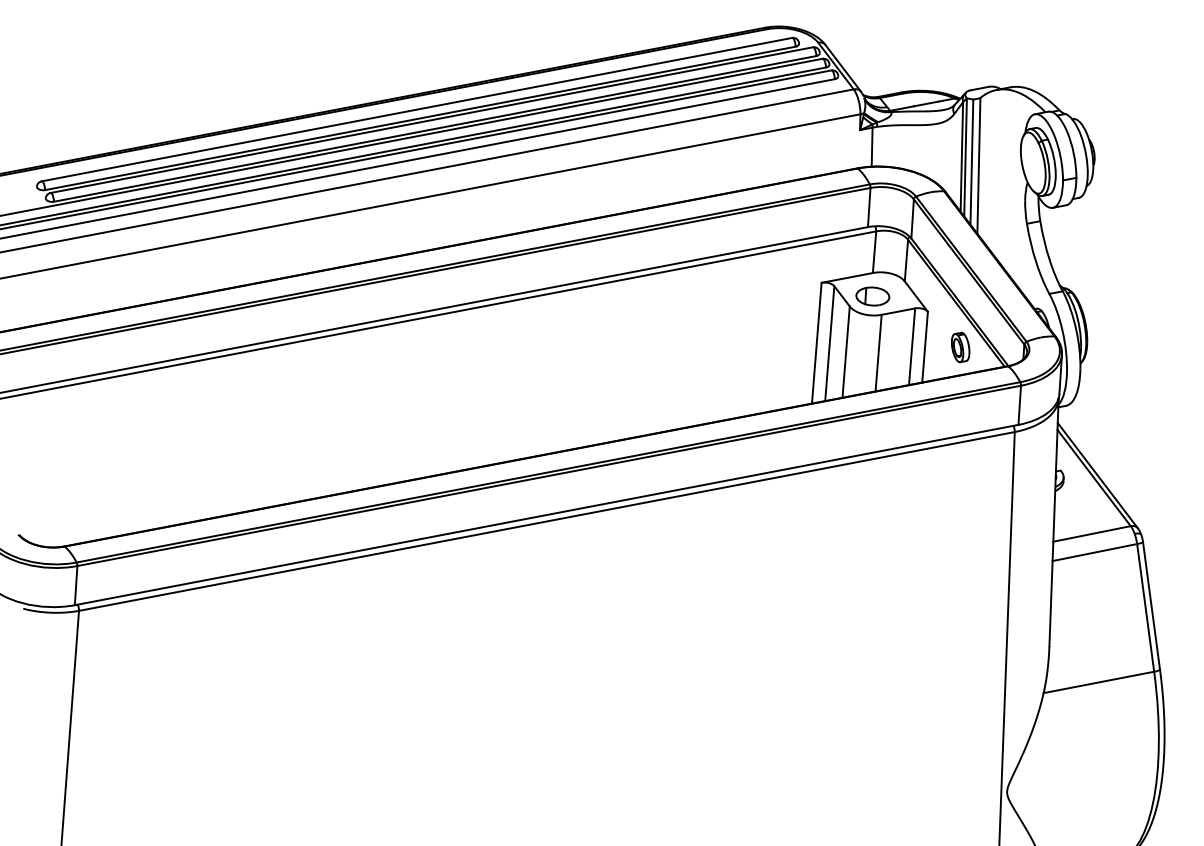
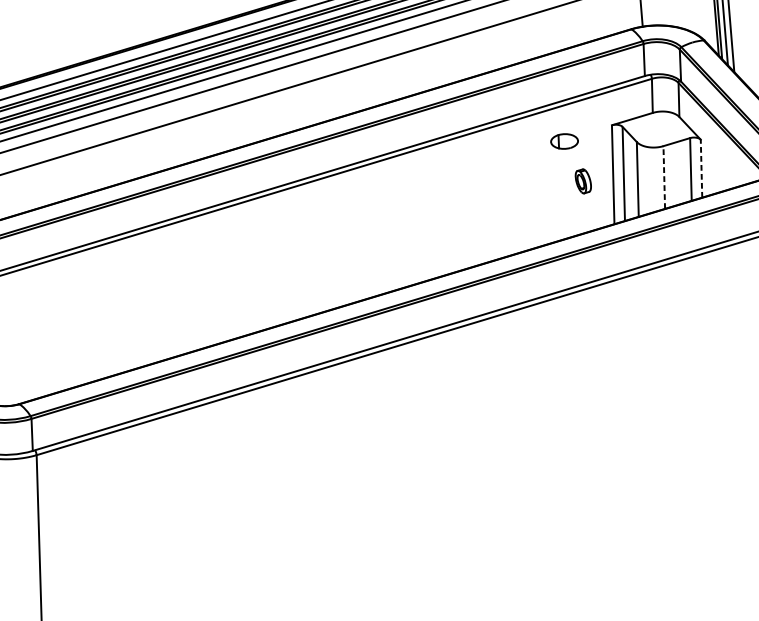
part: (872, 296) -> (564, 141), moved
line: (925, 346) -> (701, 168), solid -> dashed
part: (960, 347) -> (583, 181), moved
line: (878, 352) -> (664, 177), solid -> dashed

